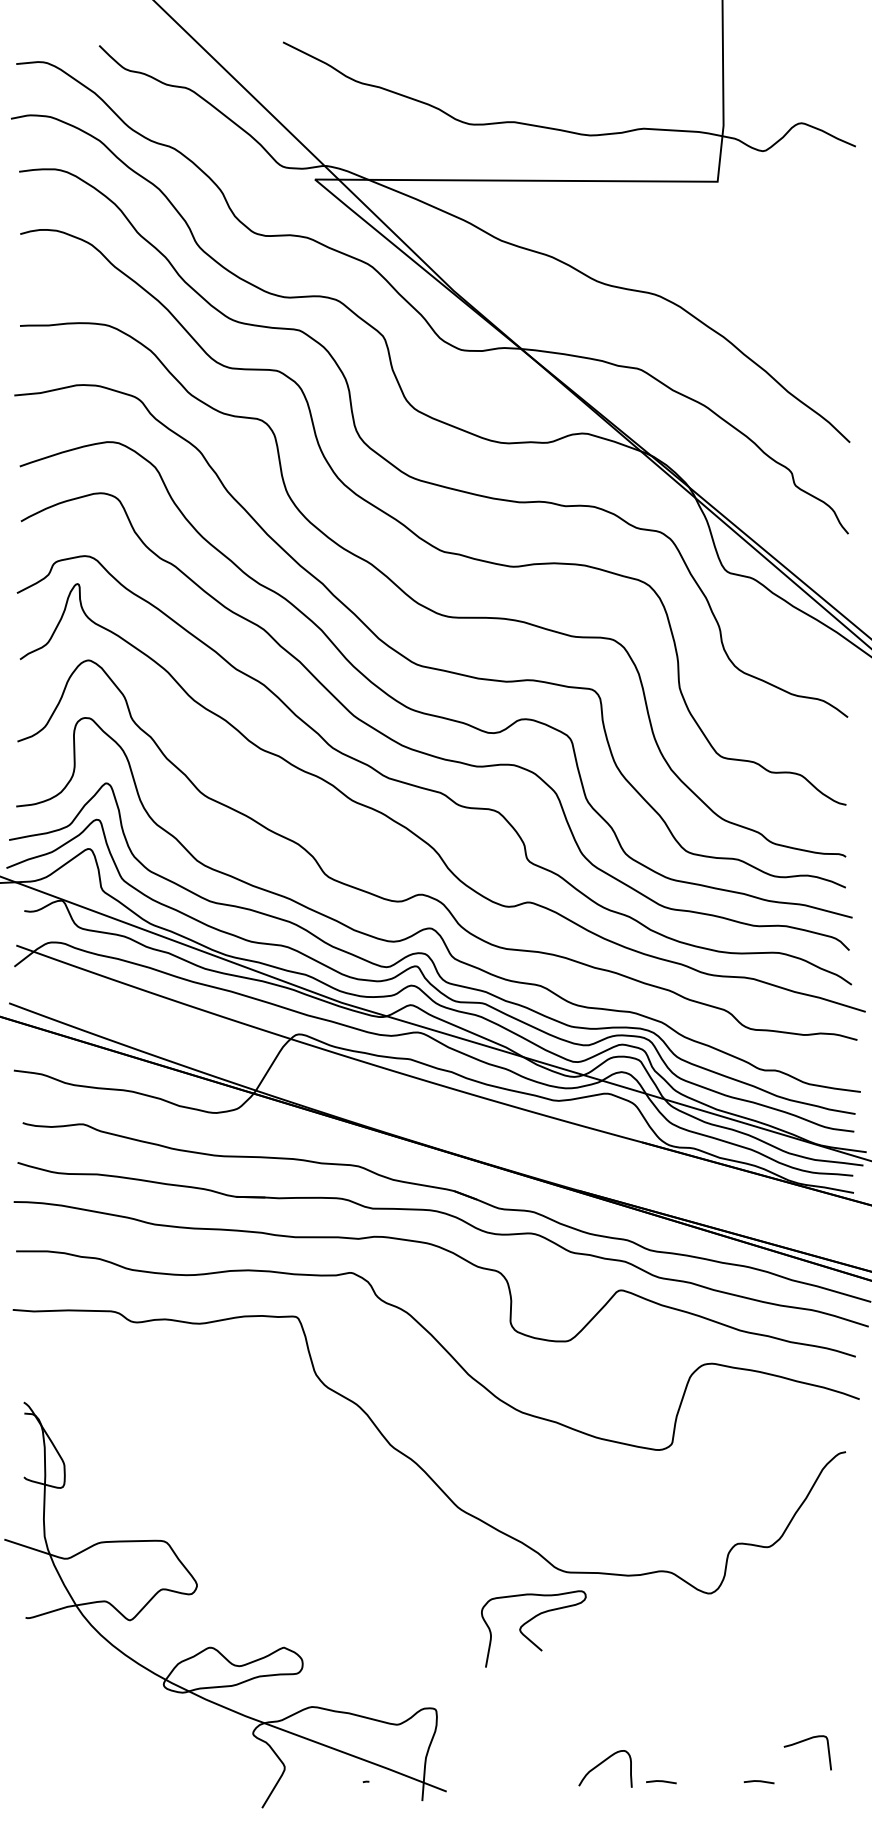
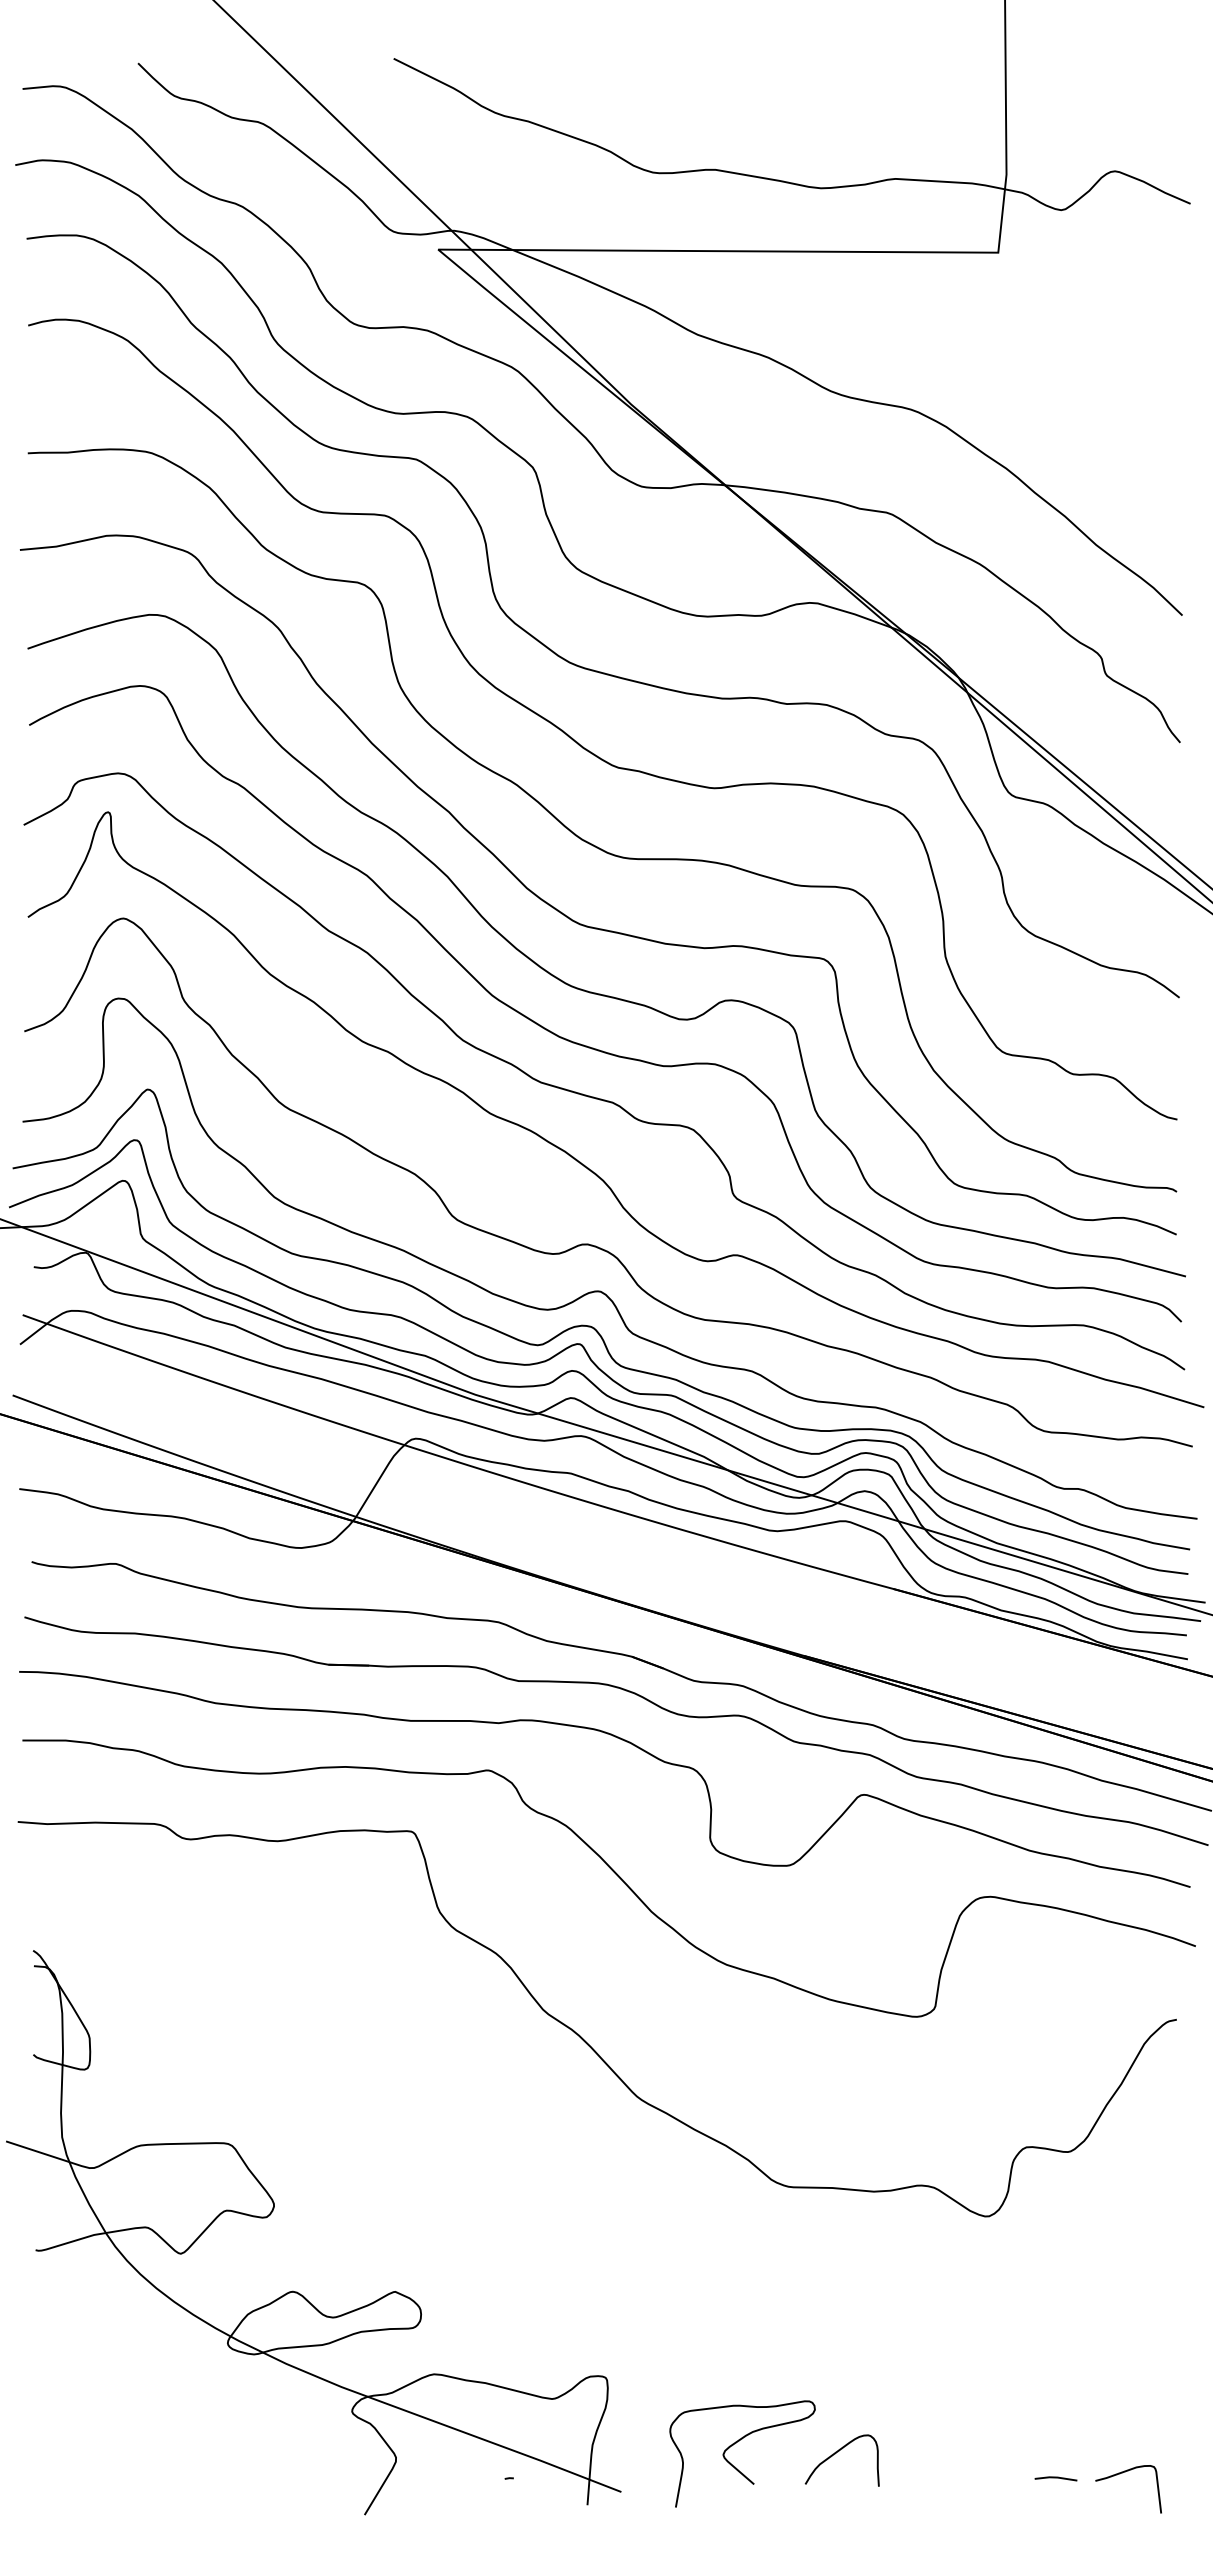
curve: (529, 1621) -> (736, 2443), moved
curve: (803, 1741) -> (1122, 2473), moved
line: (661, 1781) -> (919, 2478), removed

